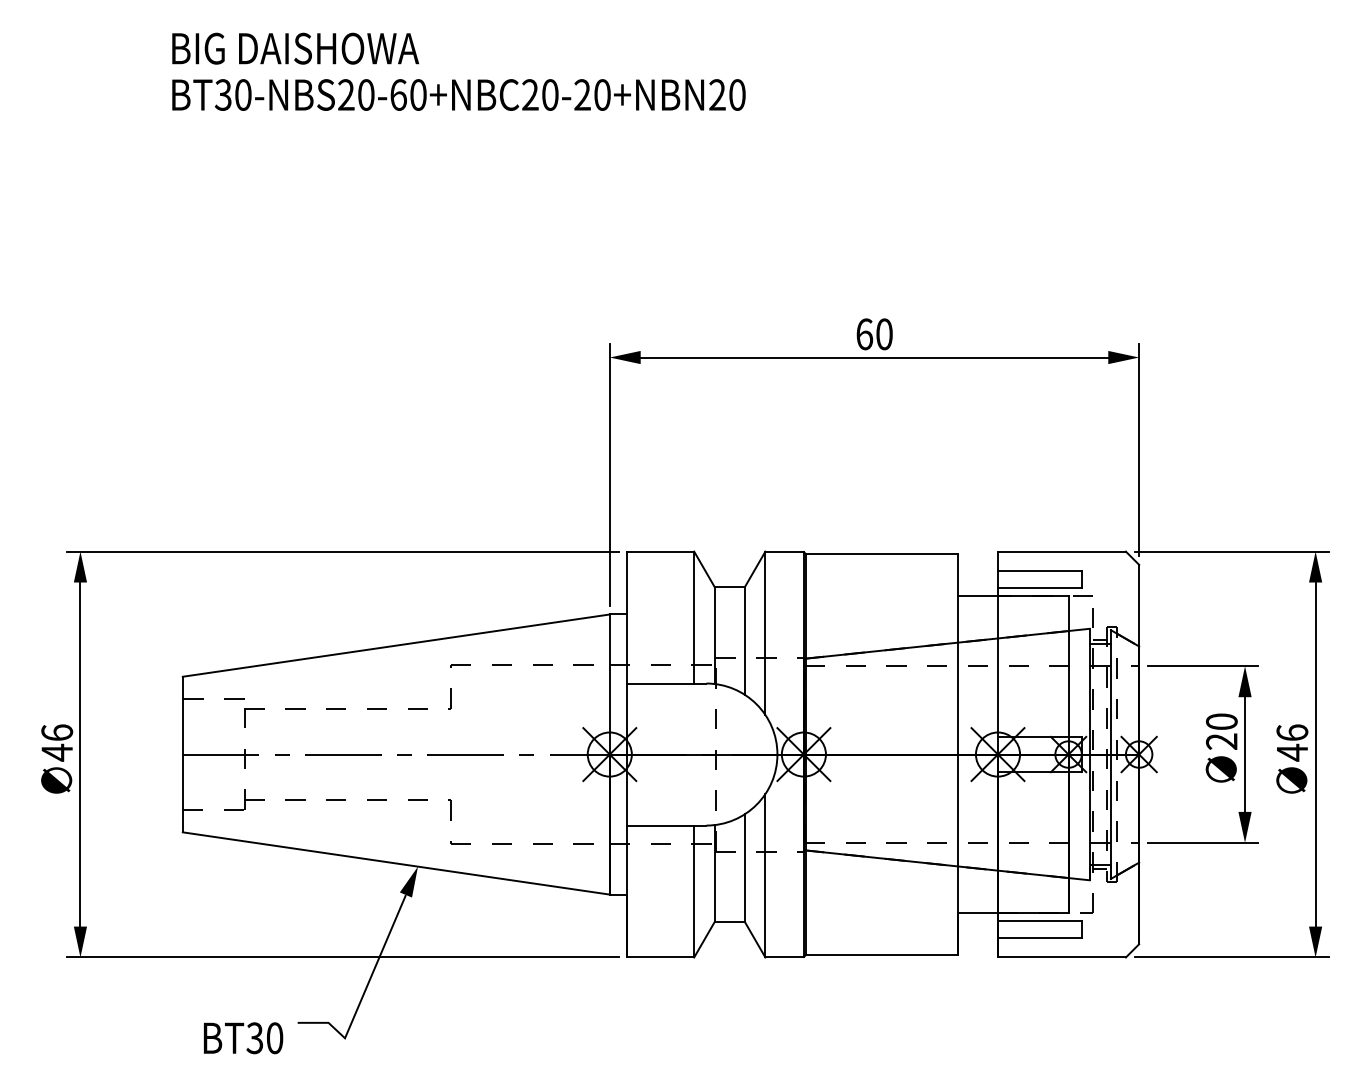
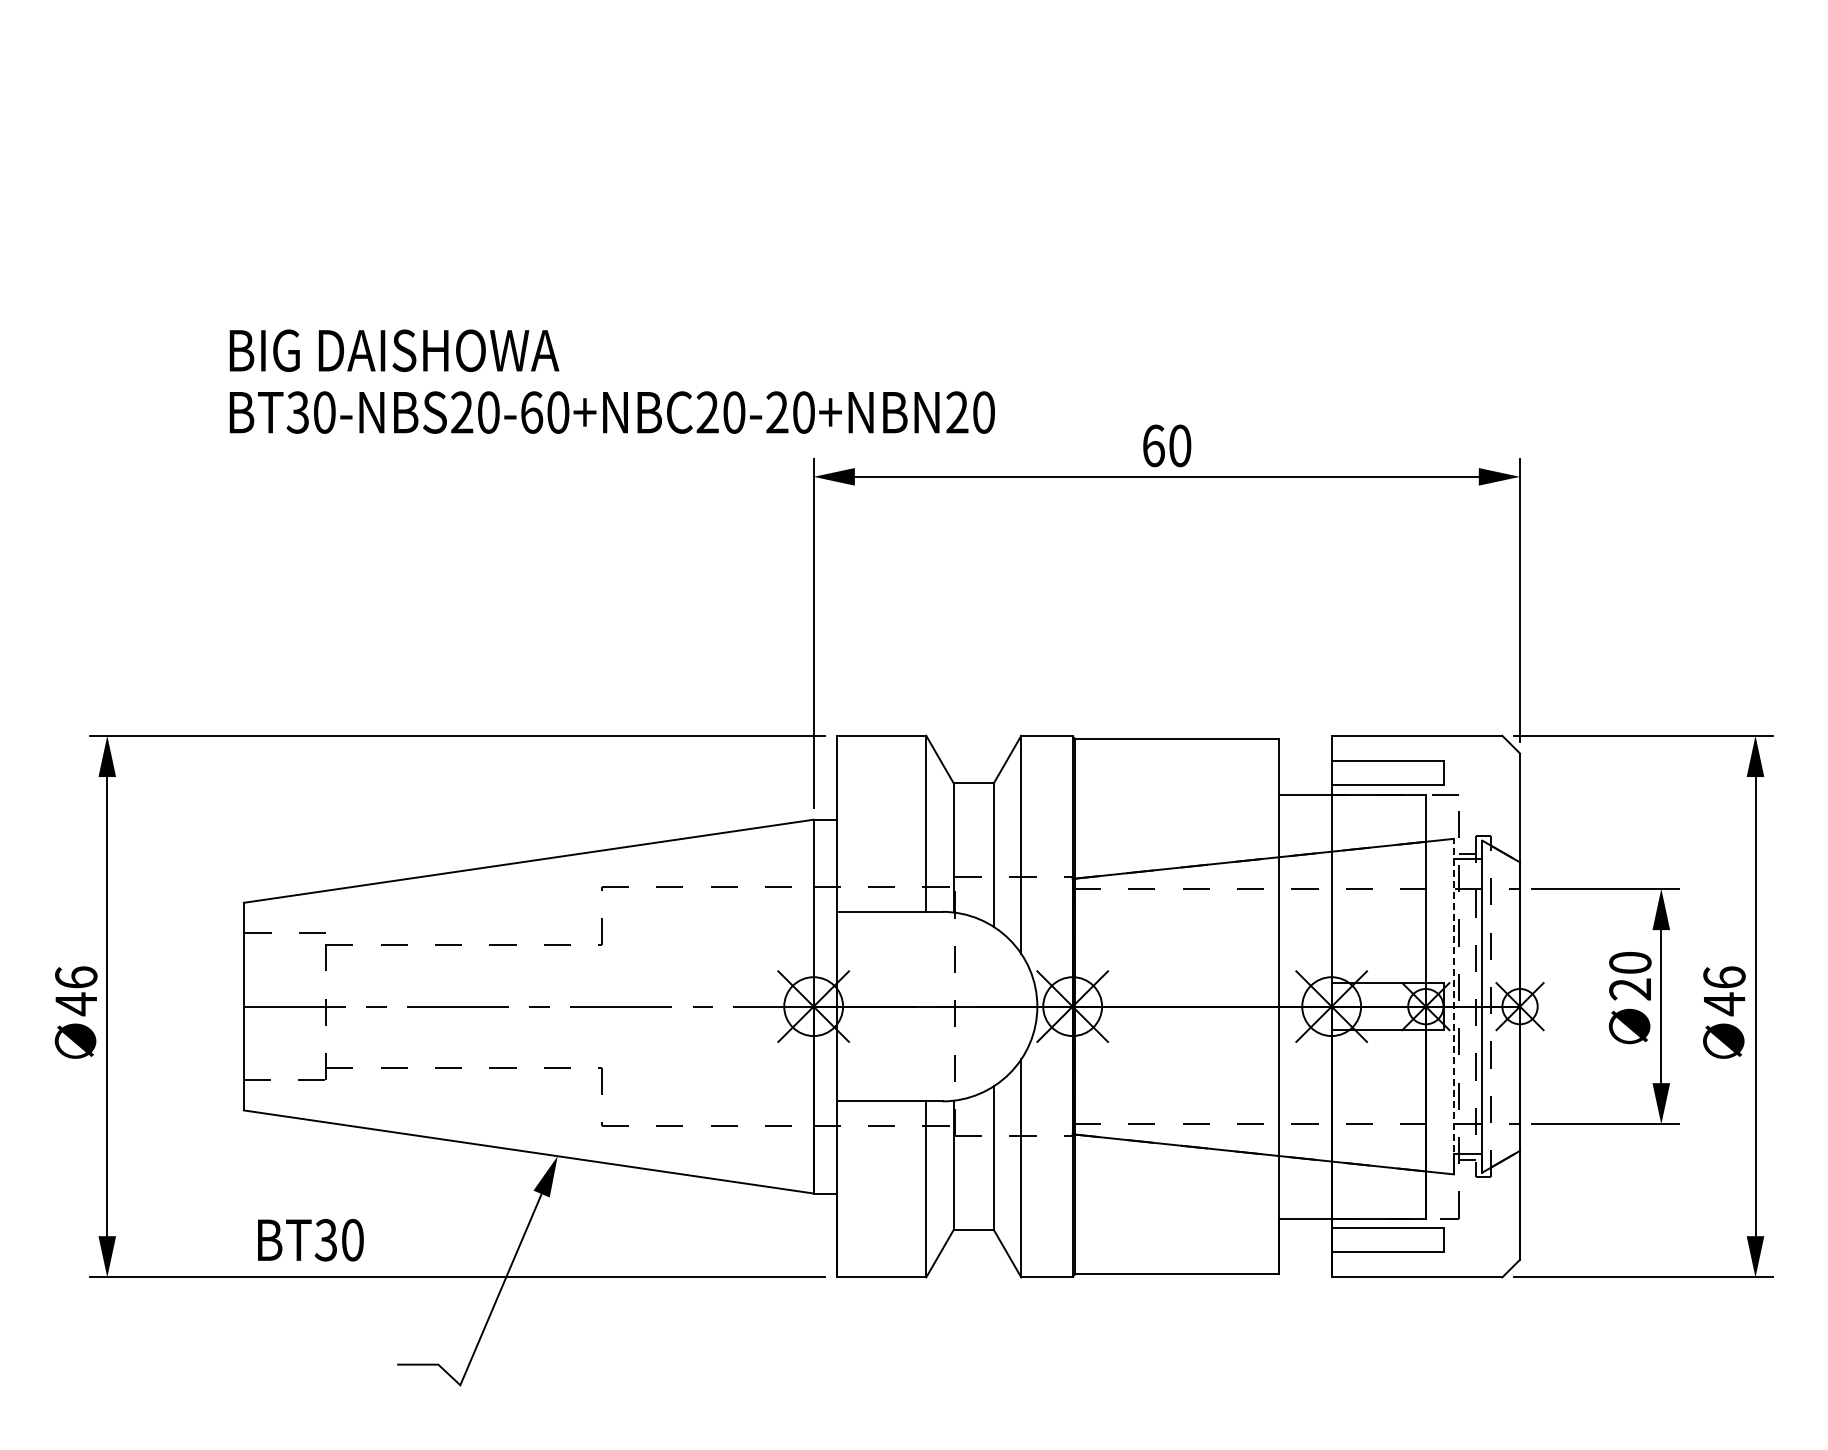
text: (458, 71) -> (611, 381), moved
line: (1089, 754) -> (1453, 1006), solid -> dashed
text: (243, 1038) -> (310, 1240), moved

